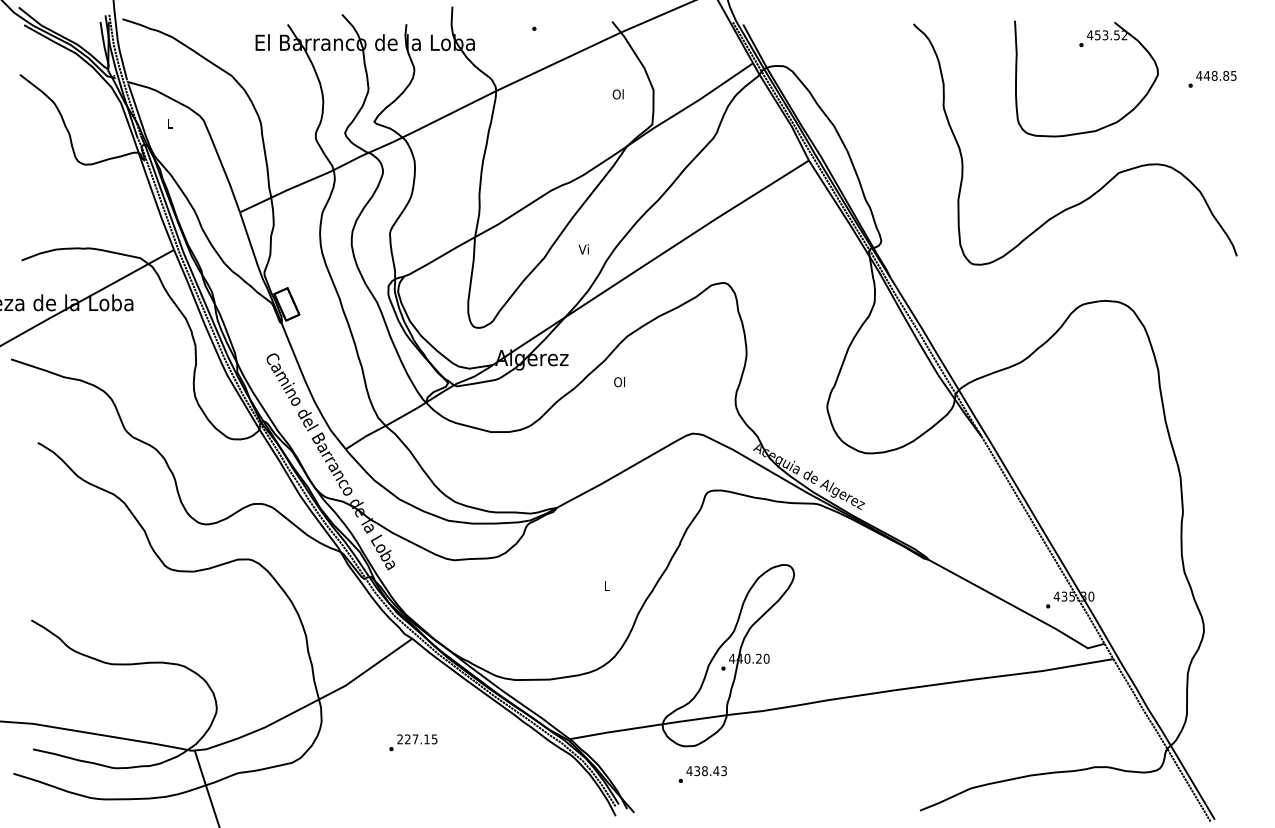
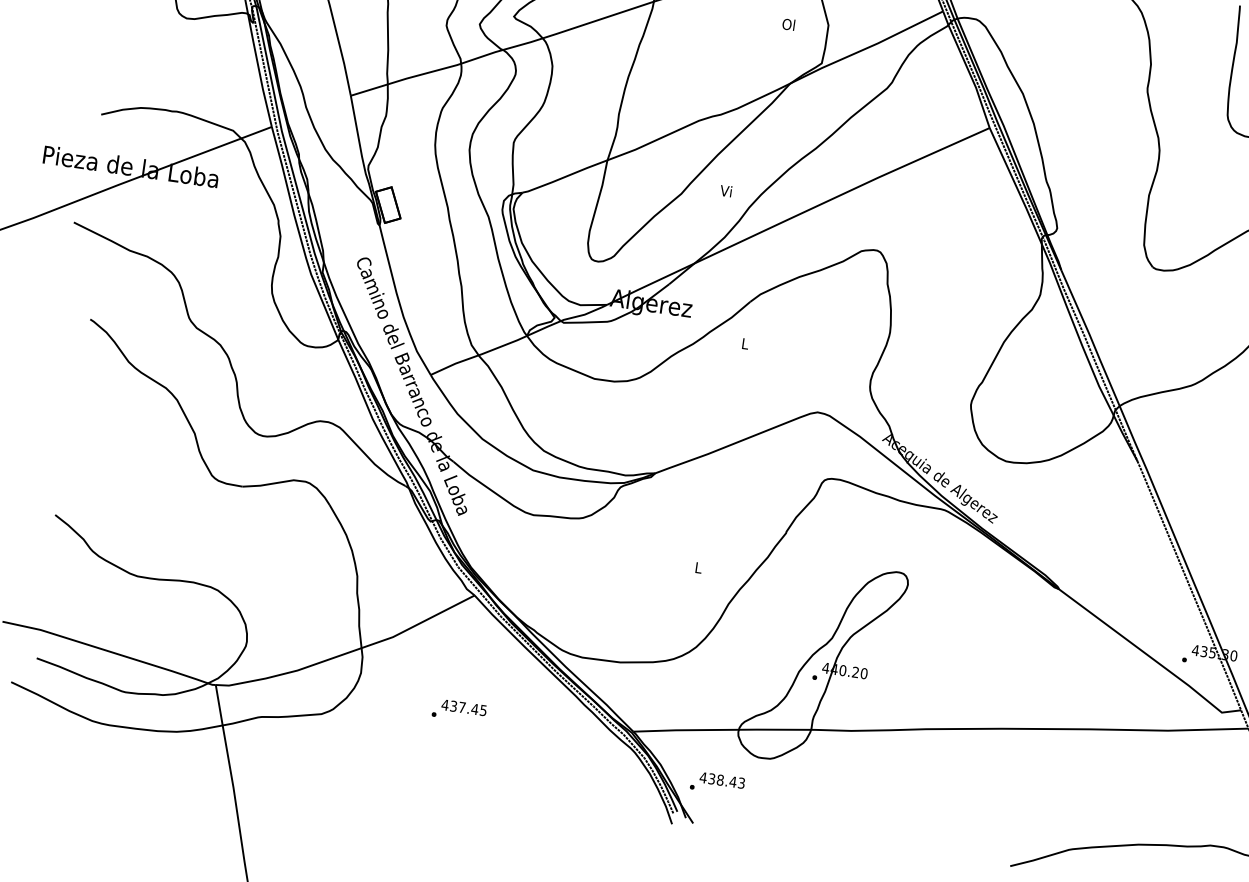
text: (619, 382) -> (744, 344), Ol -> L
text: (413, 739) -> (460, 707), 227.15 -> 437.45
text: (702, 774) -> (717, 783), moved

